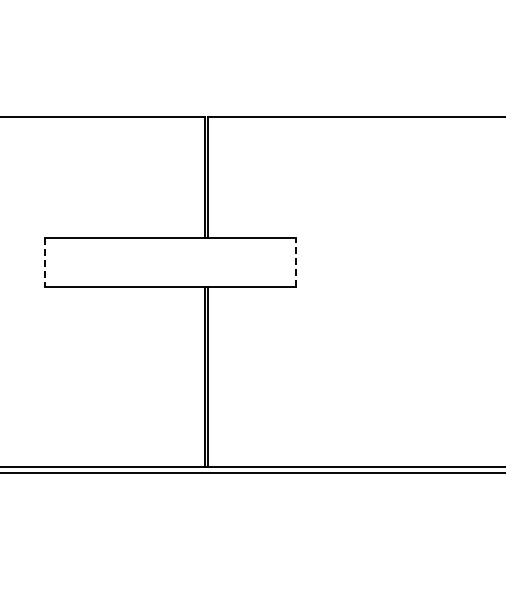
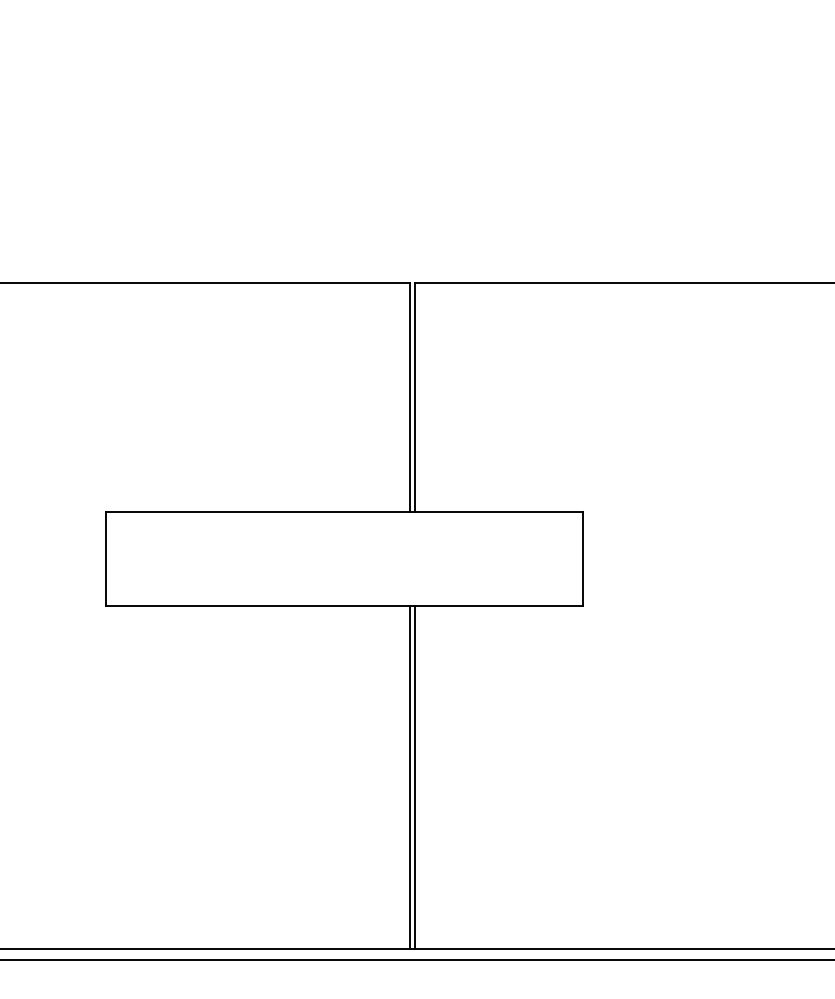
line: (45, 262) -> (106, 559), dashed -> solid
line: (296, 262) -> (583, 559), dashed -> solid

